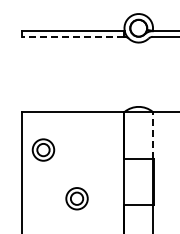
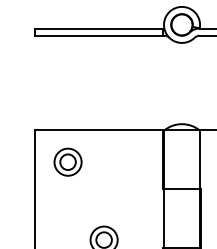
line: (73, 36) -> (99, 35), dashed -> solid
line: (153, 134) -> (200, 159), dashed -> solid
part: (43, 149) -> (68, 161), moved

